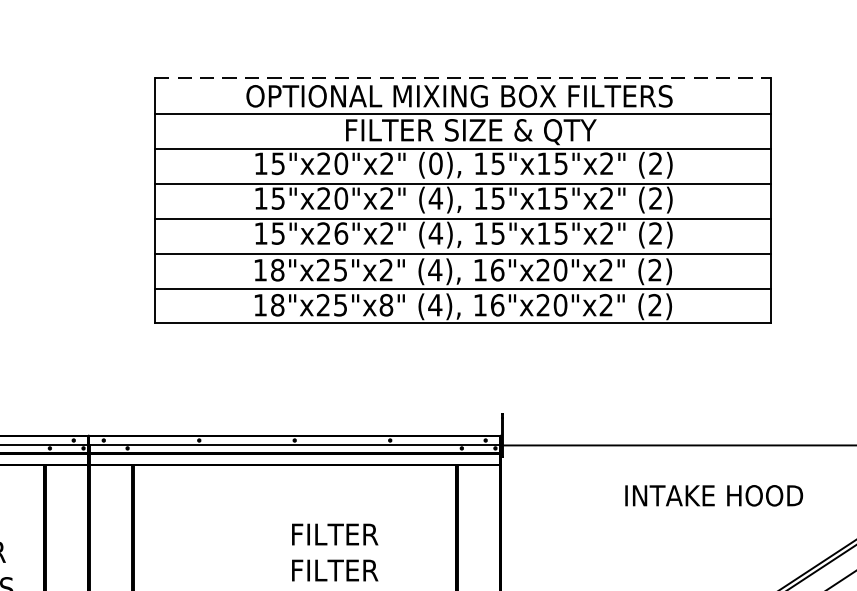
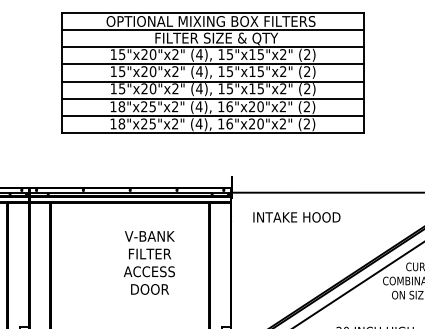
line: (462, 77) -> (212, 12), dashed -> solid
text: (435, 163) -> (199, 54), (0), -> (4),
text: (342, 232) -> (153, 88), 15"x26"x2" -> 15"x20"x2"
text: (387, 304) -> (175, 123), 18"x25"x8" -> 18"x25"x2"
text: (713, 496) -> (296, 217), moved
text: (333, 534) -> (149, 236), FILTER -> V-BANK

